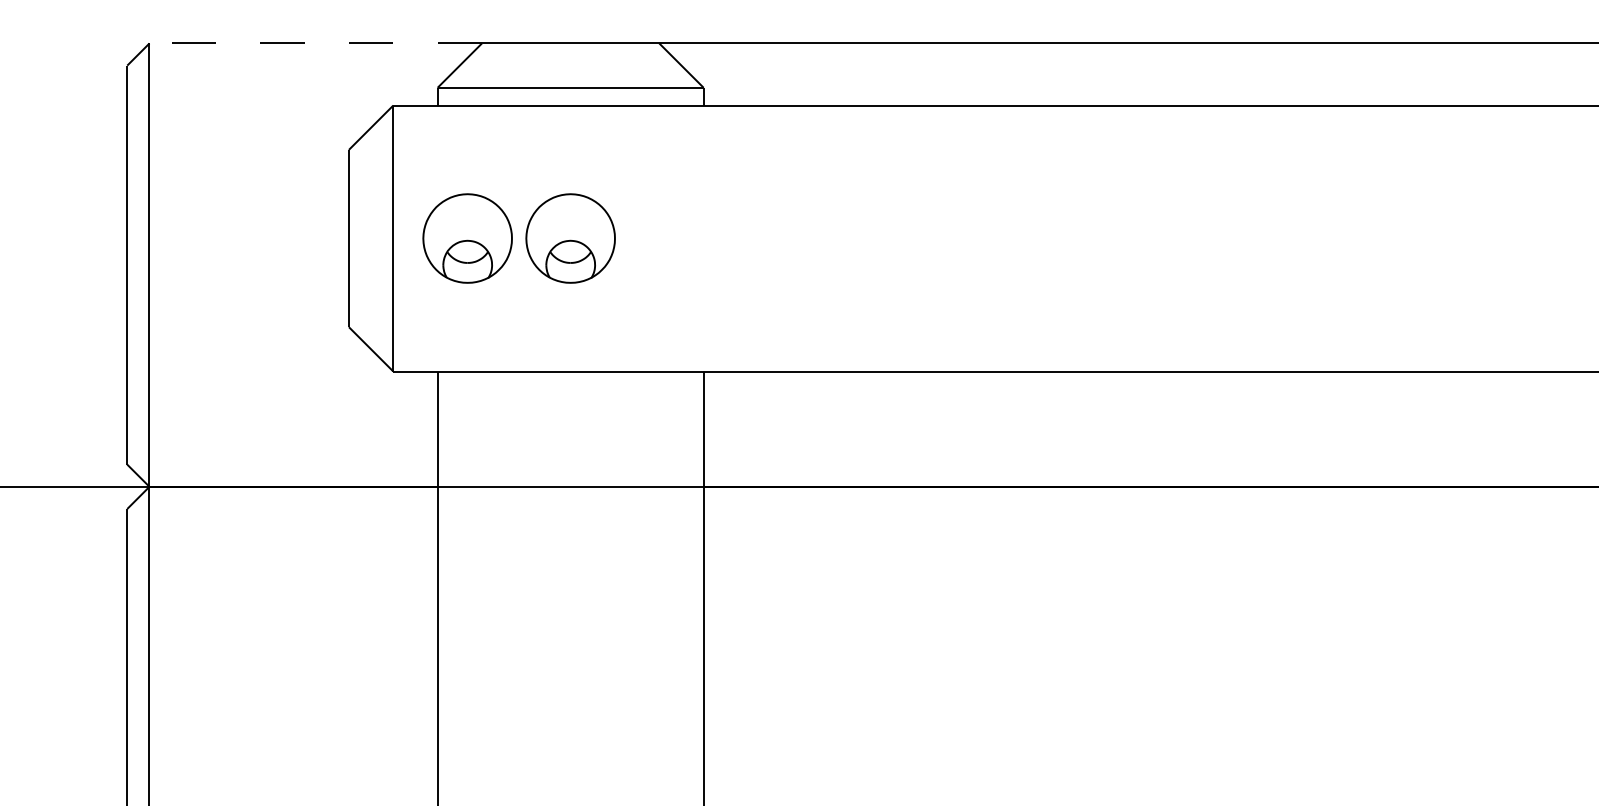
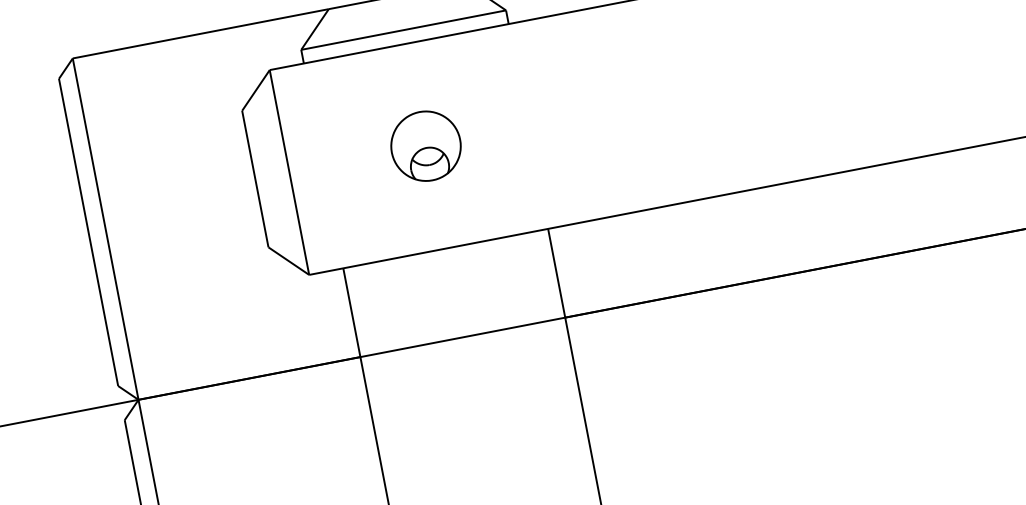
line: (315, 43) -> (200, 33), dashed -> solid
part: (467, 238) -> (346, 161), removed

